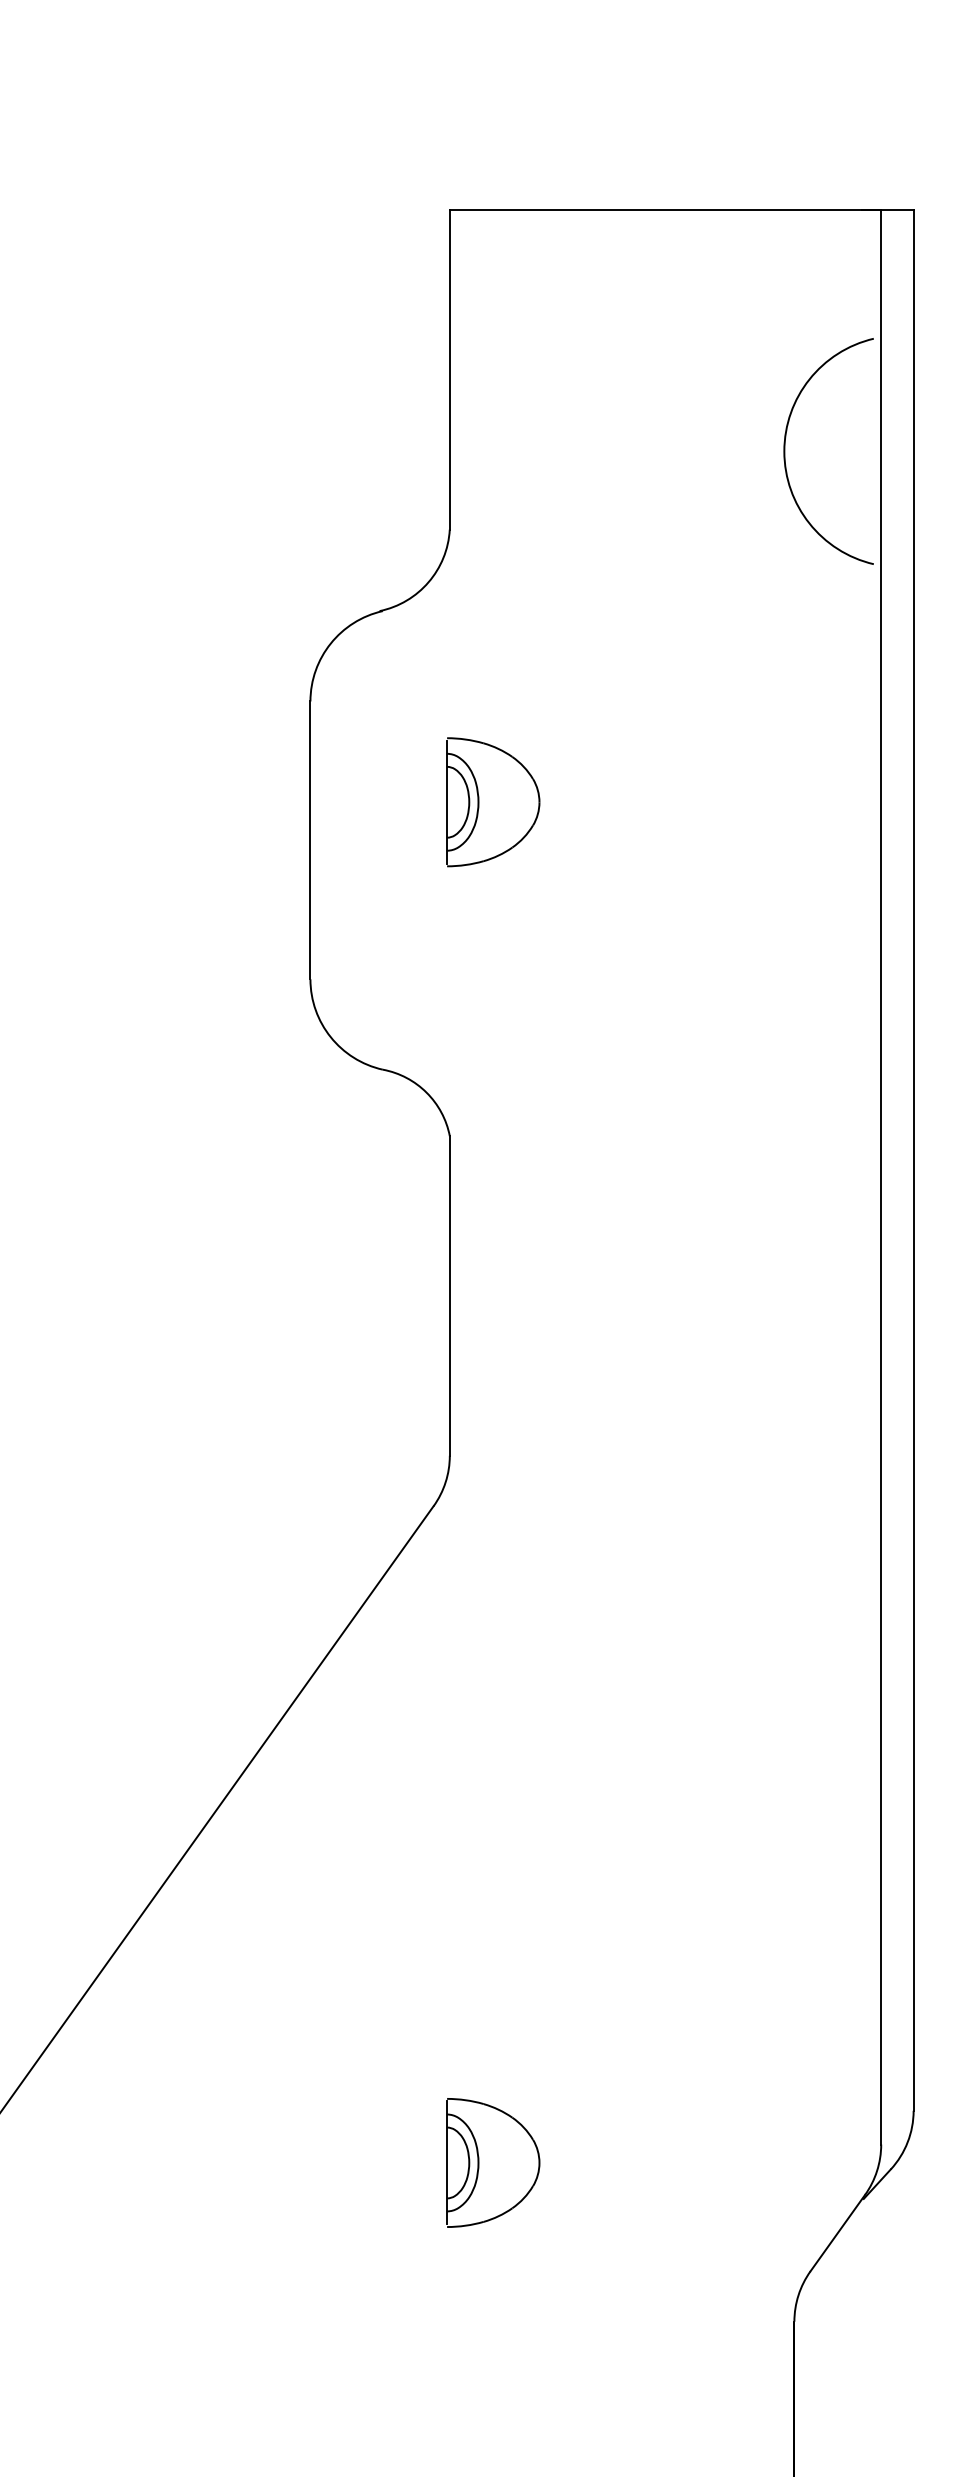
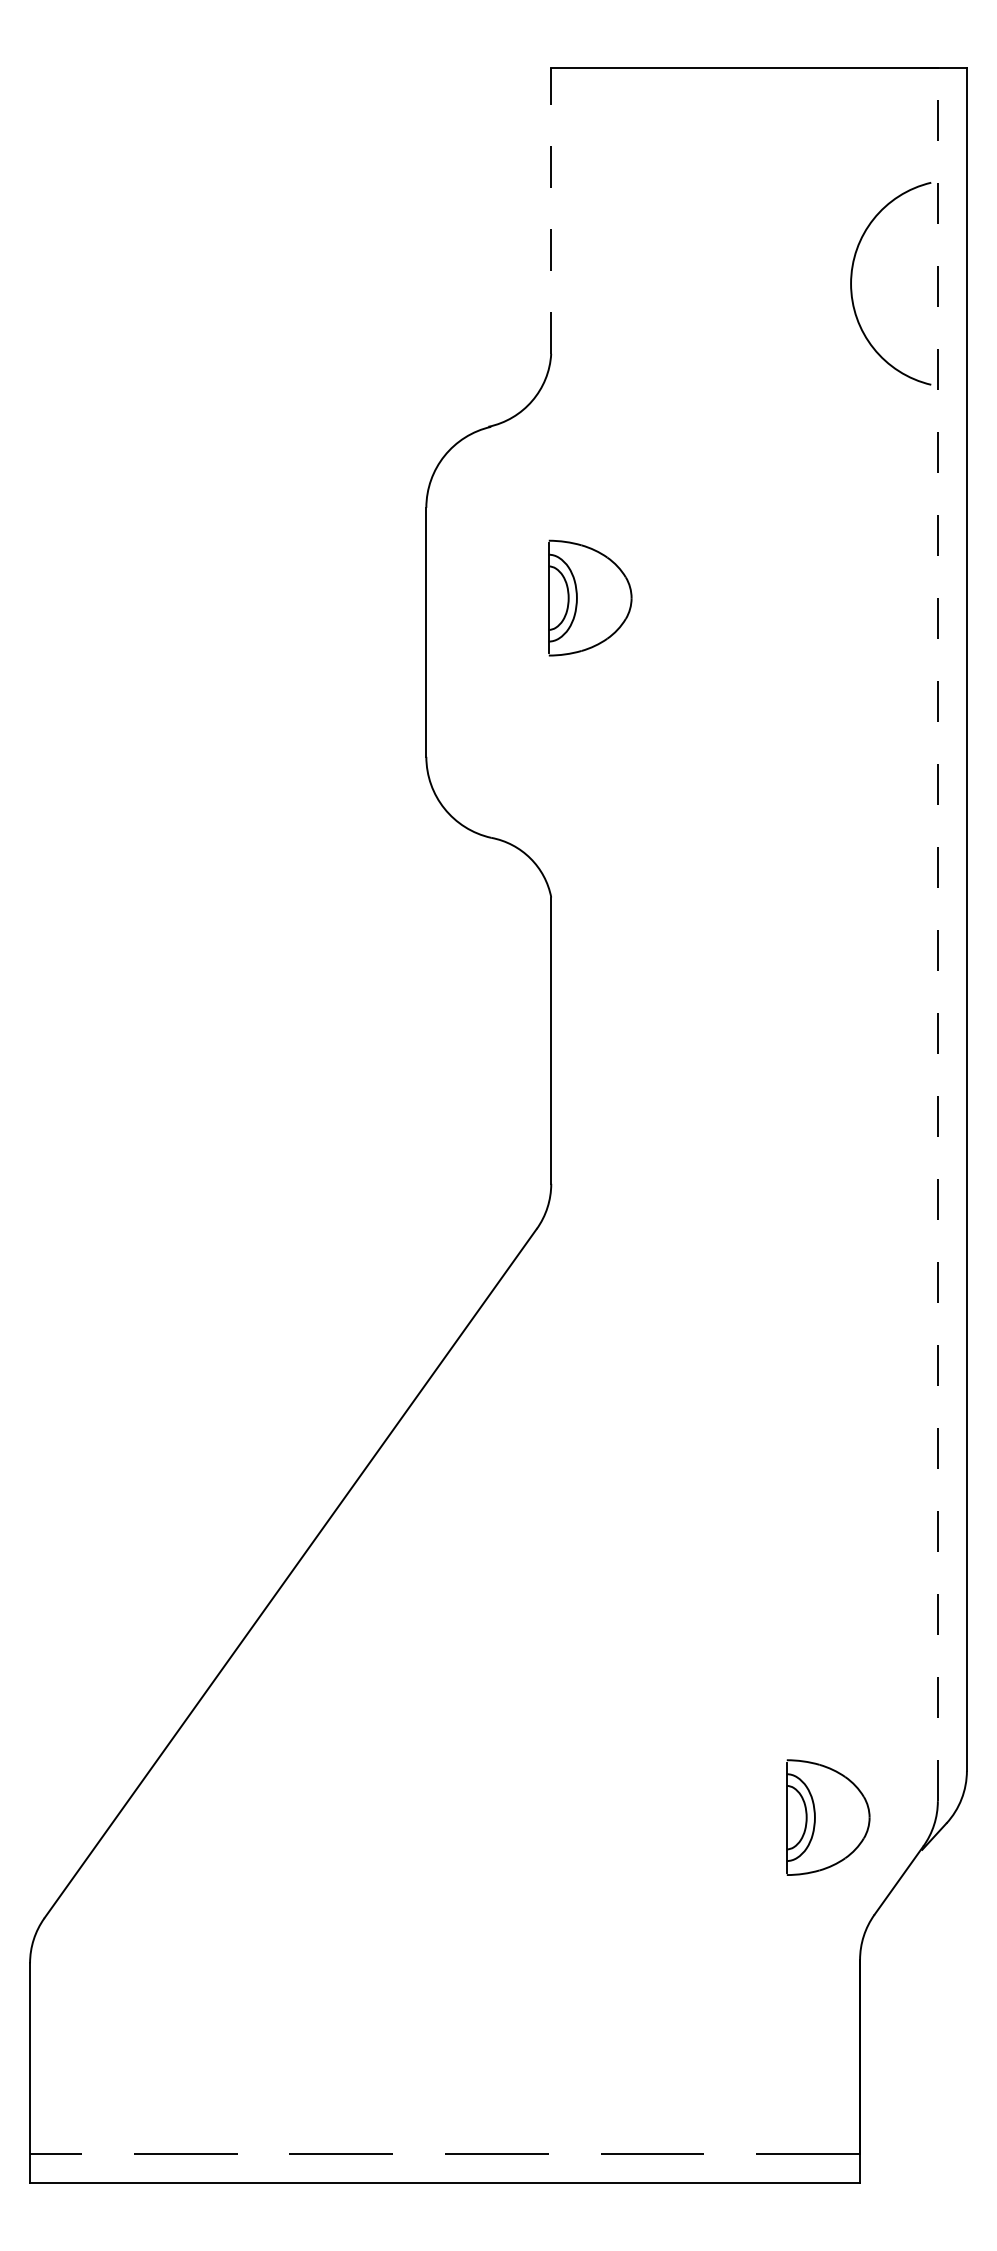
line: (450, 369) -> (551, 210), solid -> dashed
line: (880, 1177) -> (937, 934), solid -> dashed
part: (493, 2162) -> (828, 1817), moved

